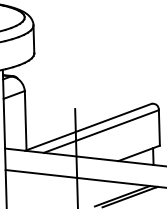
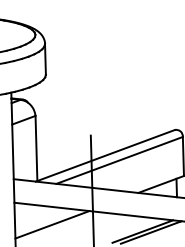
line: (40, 189) -> (52, 224), added

